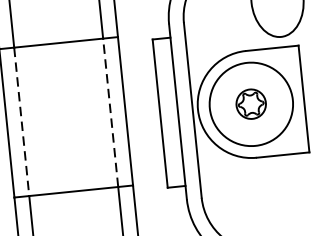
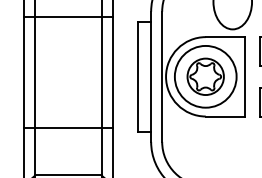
part: (251, 103) -> (205, 76), size x1.67
line: (110, 112) -> (101, 72), dashed -> solid
line: (22, 123) -> (35, 73), dashed -> solid

